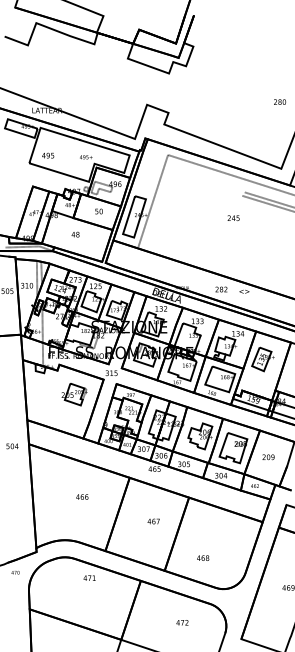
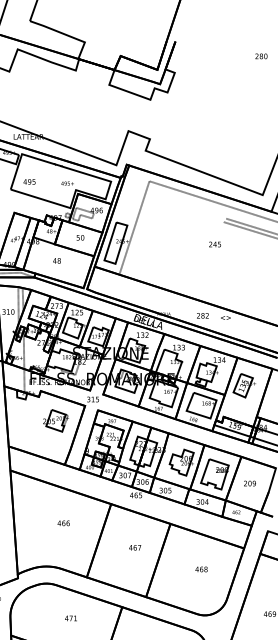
text: (279, 101) -> (260, 55), moved
text: (203, 557) -> (201, 568), moved
text: (89, 577) -> (70, 617), moved

